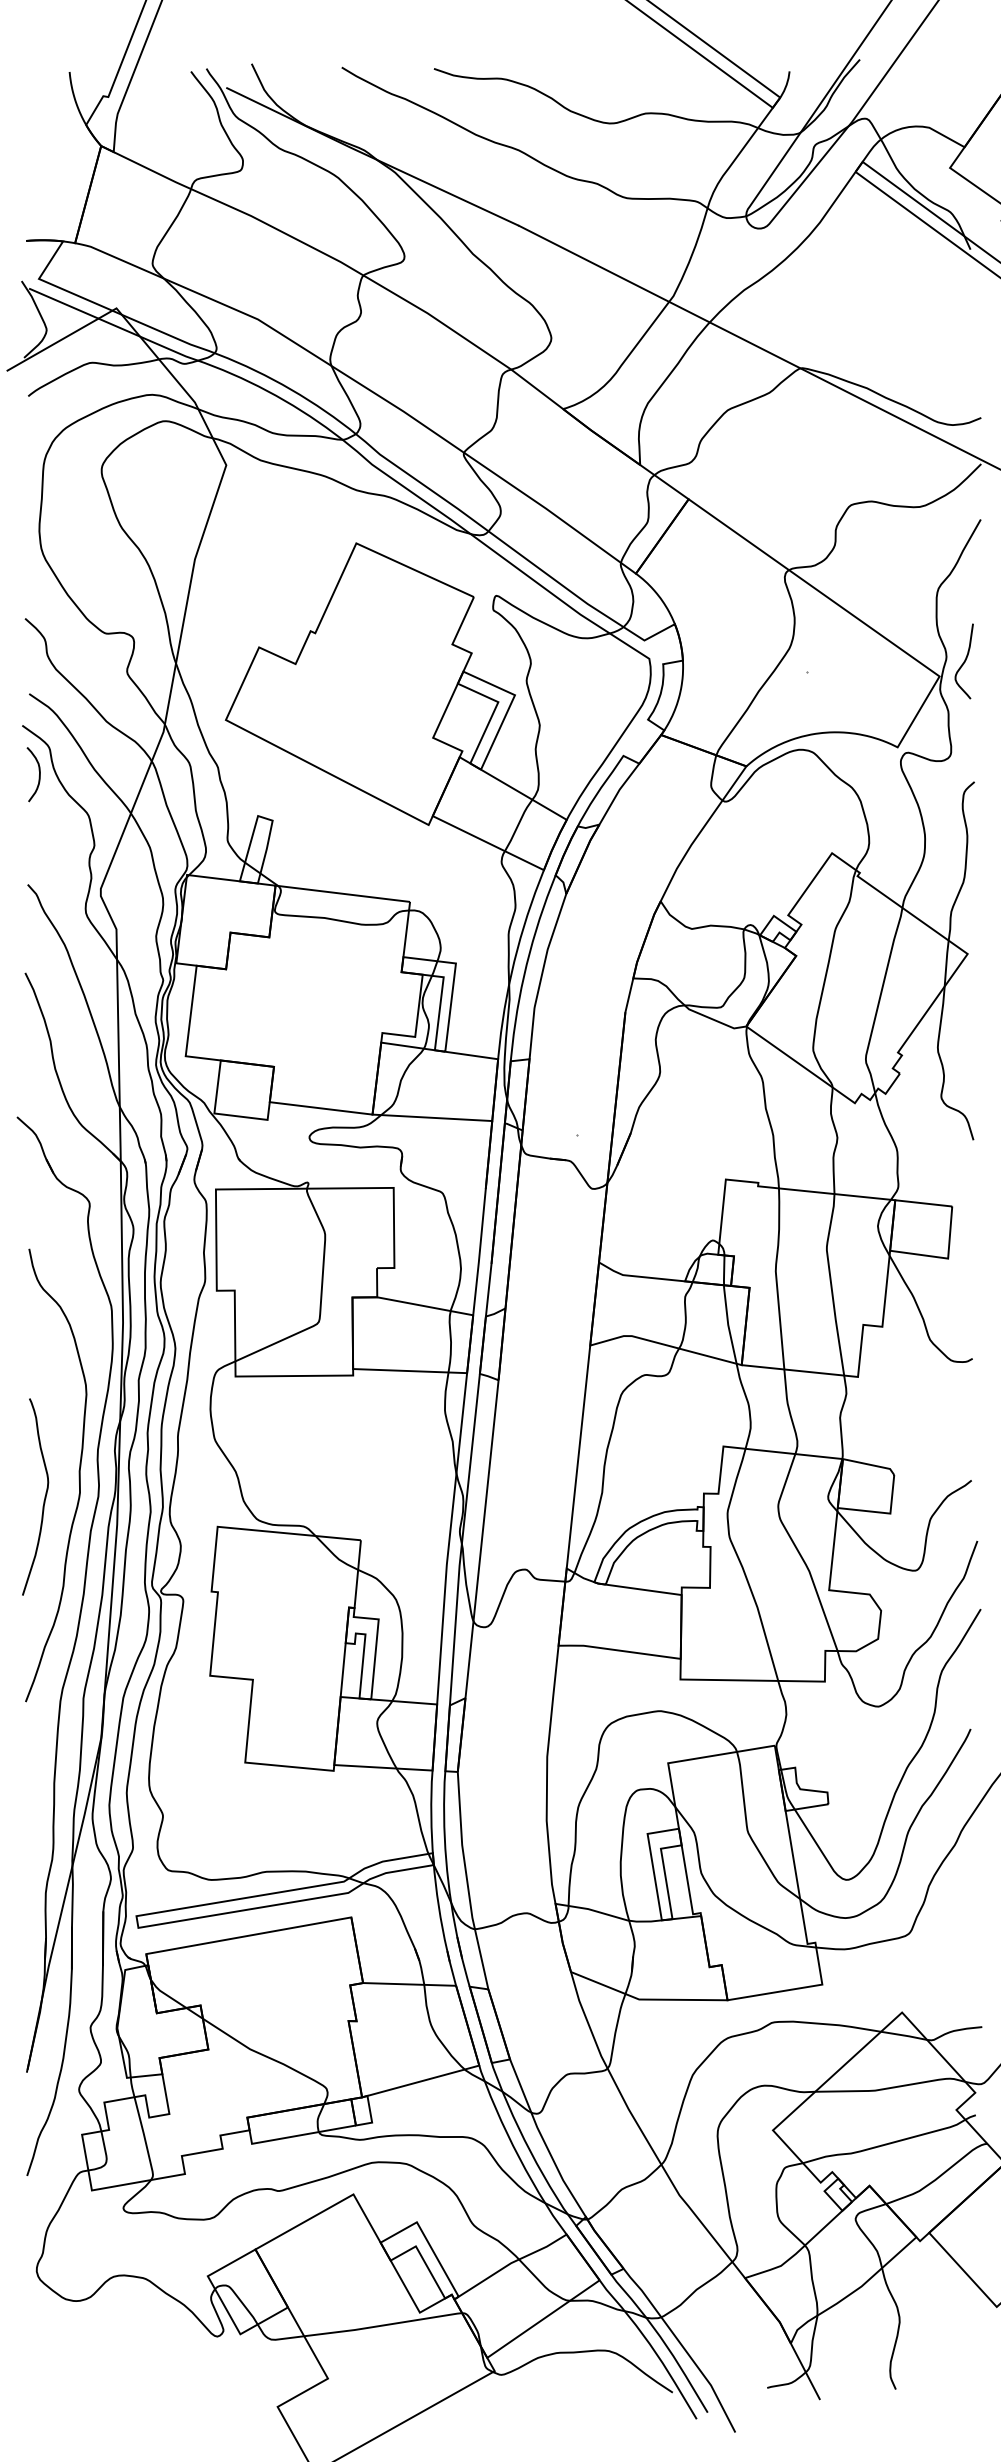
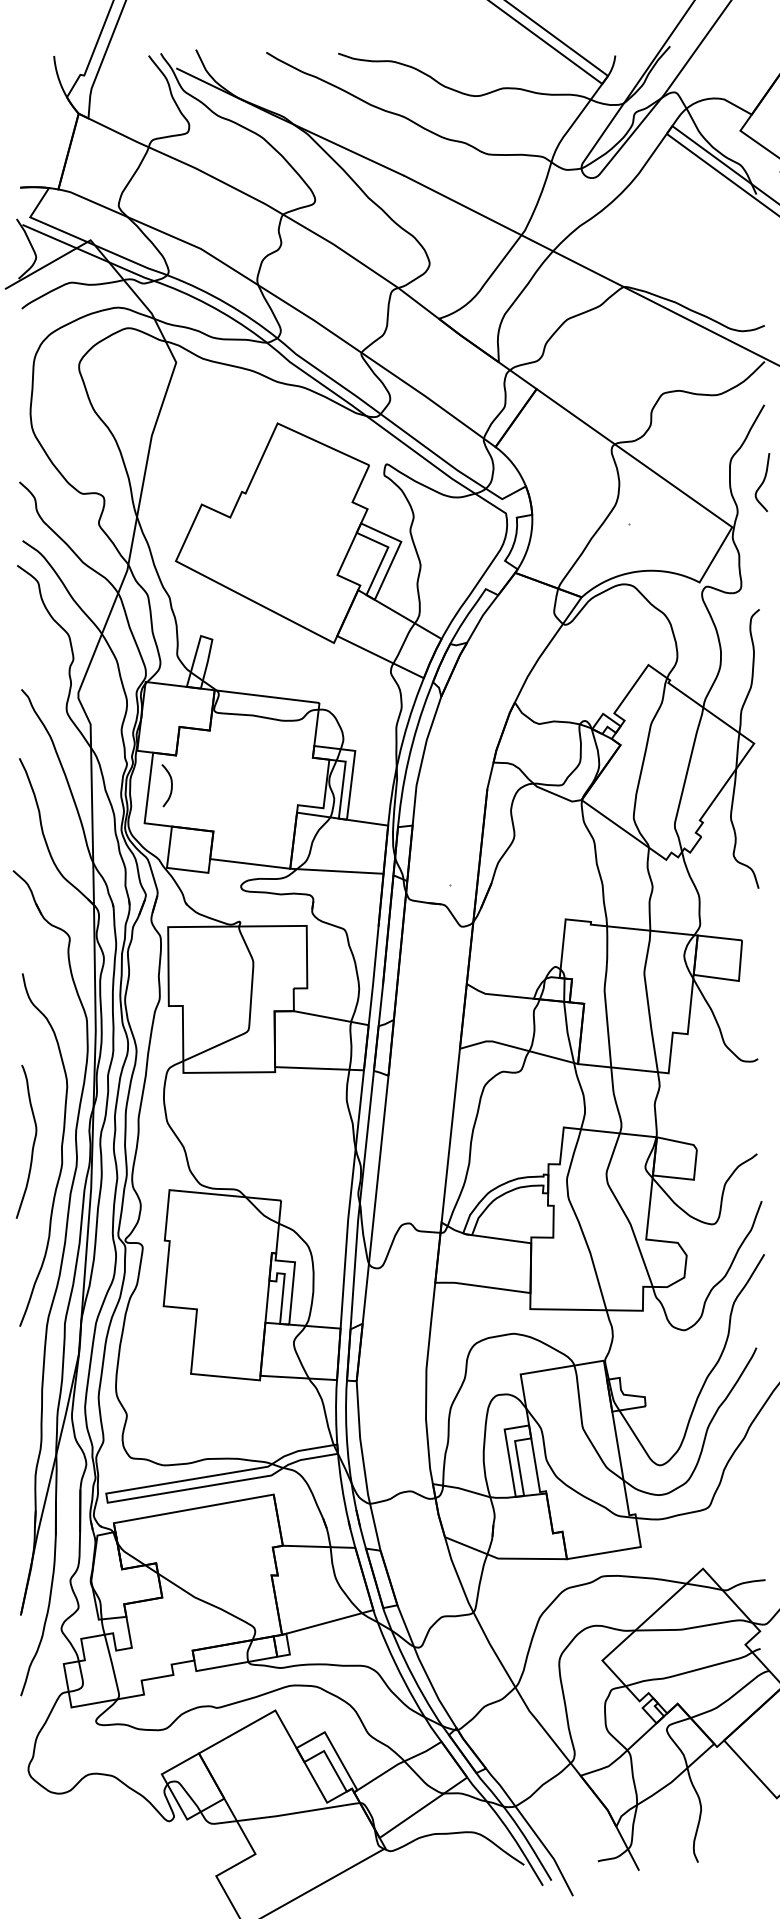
curve: (964, 661) -> (762, 482), moved
curve: (38, 770) -> (170, 782), moved
curve: (43, 1500) -> (32, 1144), moved

